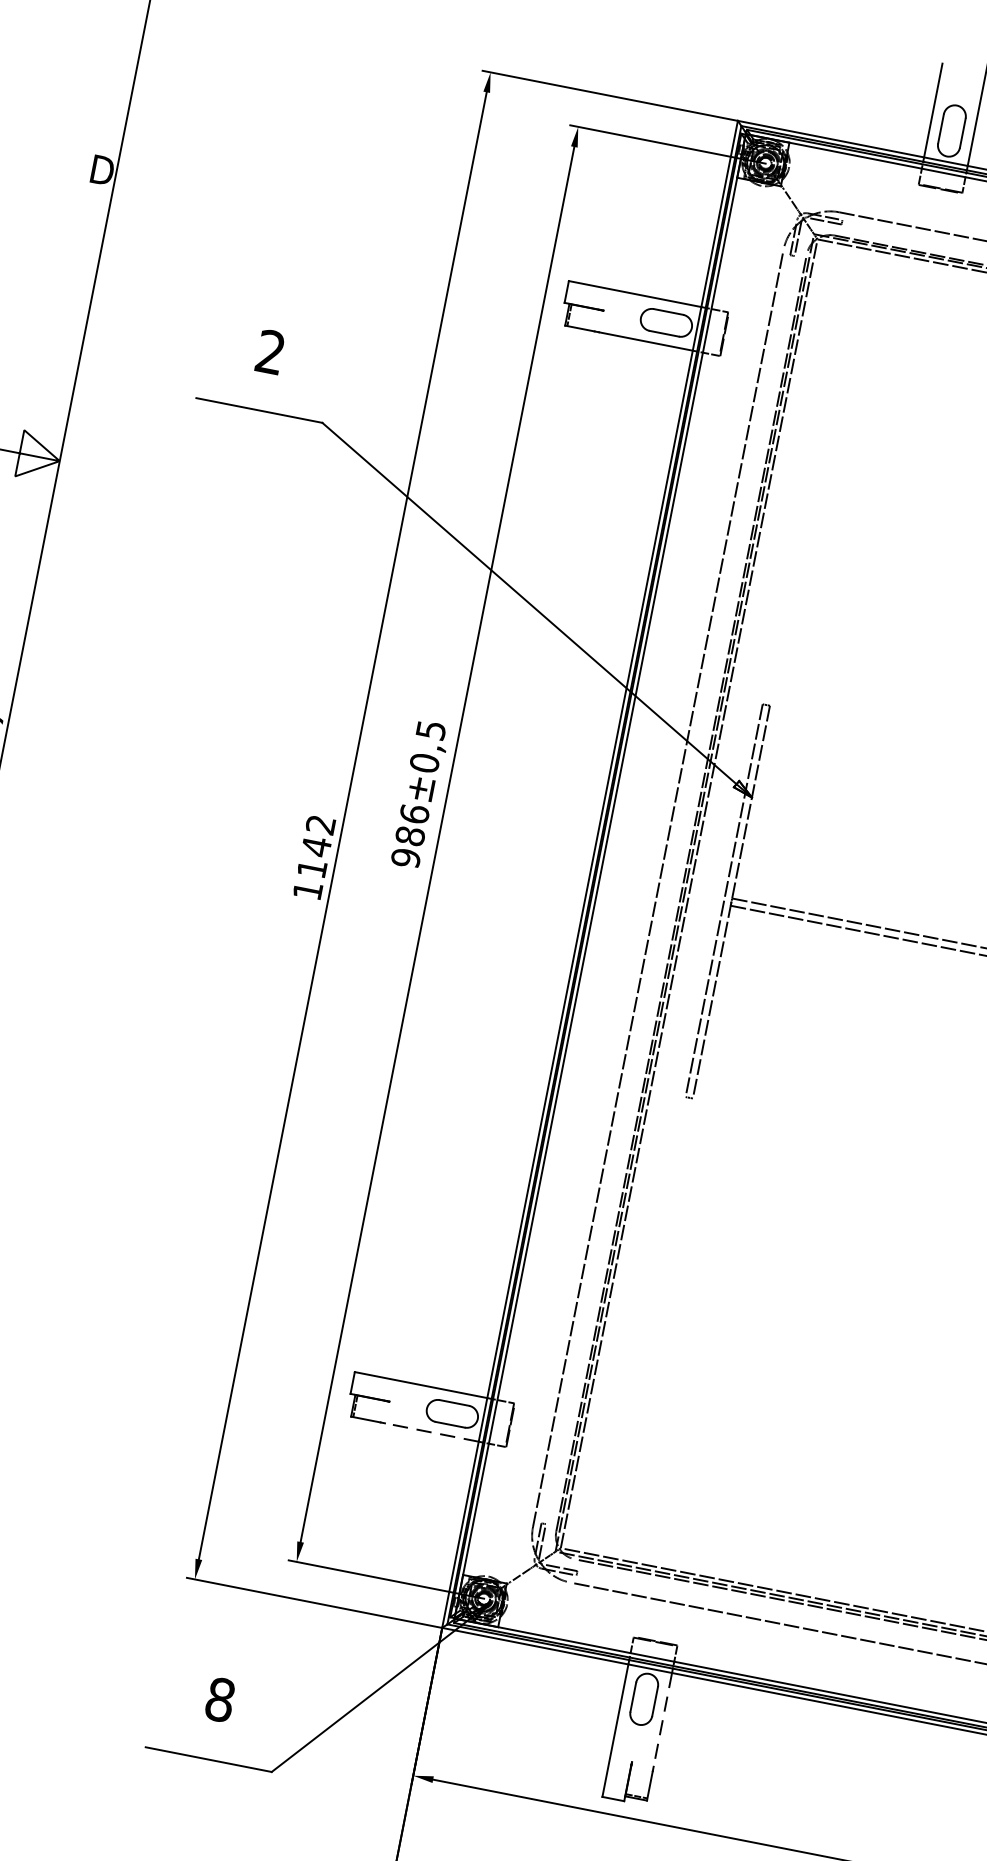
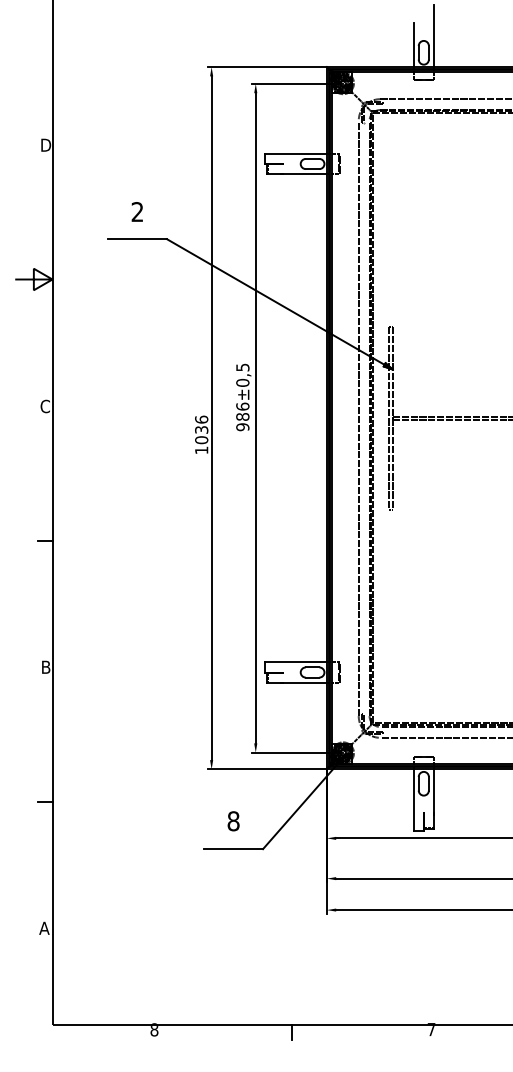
text: (316, 845) -> (201, 429), 1142 -> 1036
line: (432, 1432) -> (305, 682), dashed -> solid
line: (661, 1720) -> (433, 791), dashed -> solid

